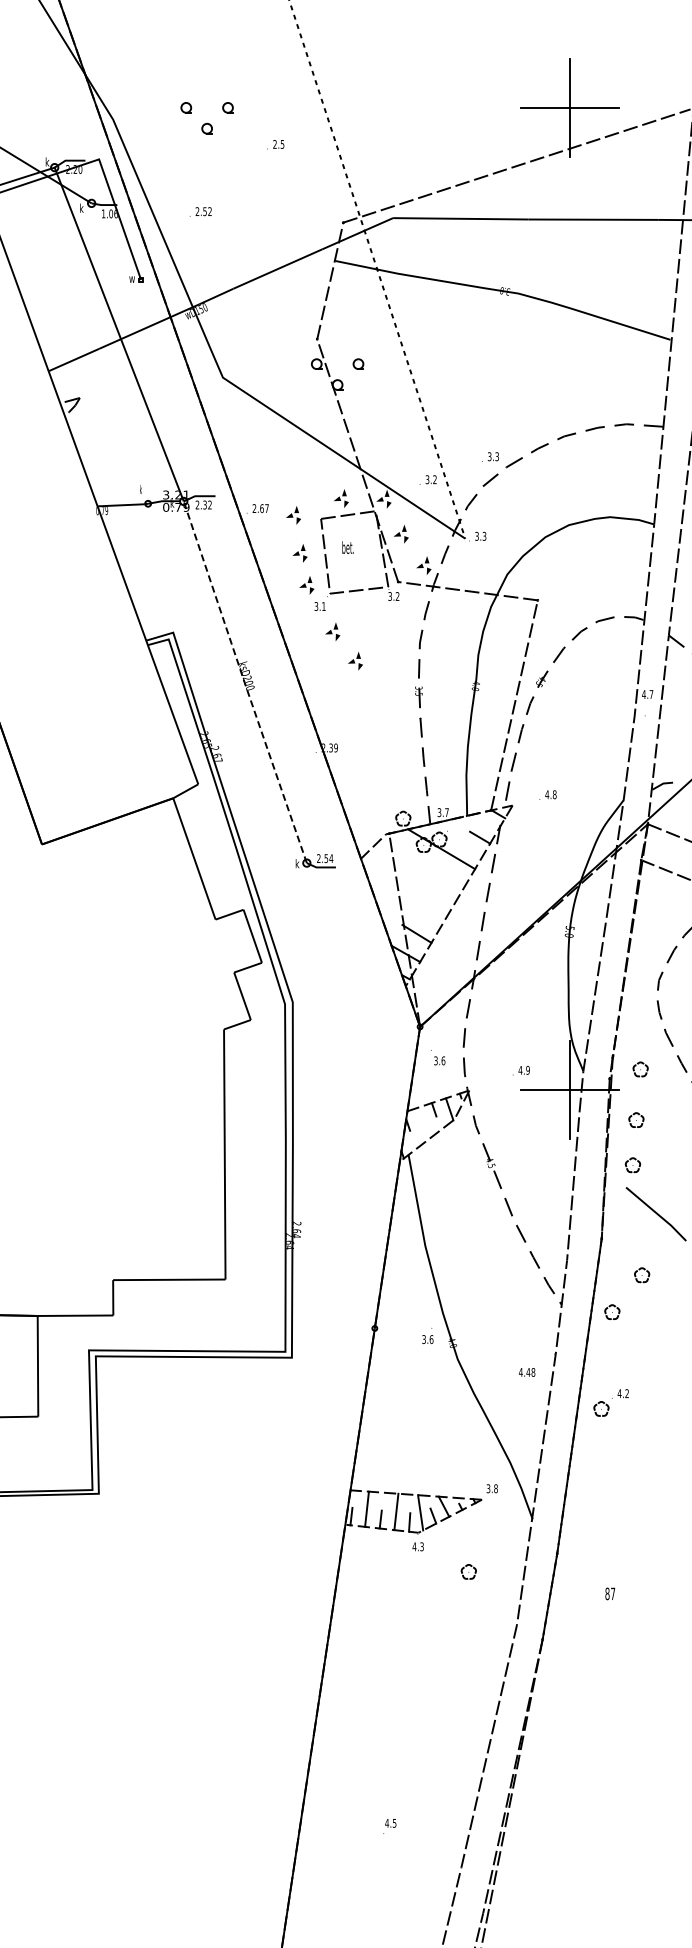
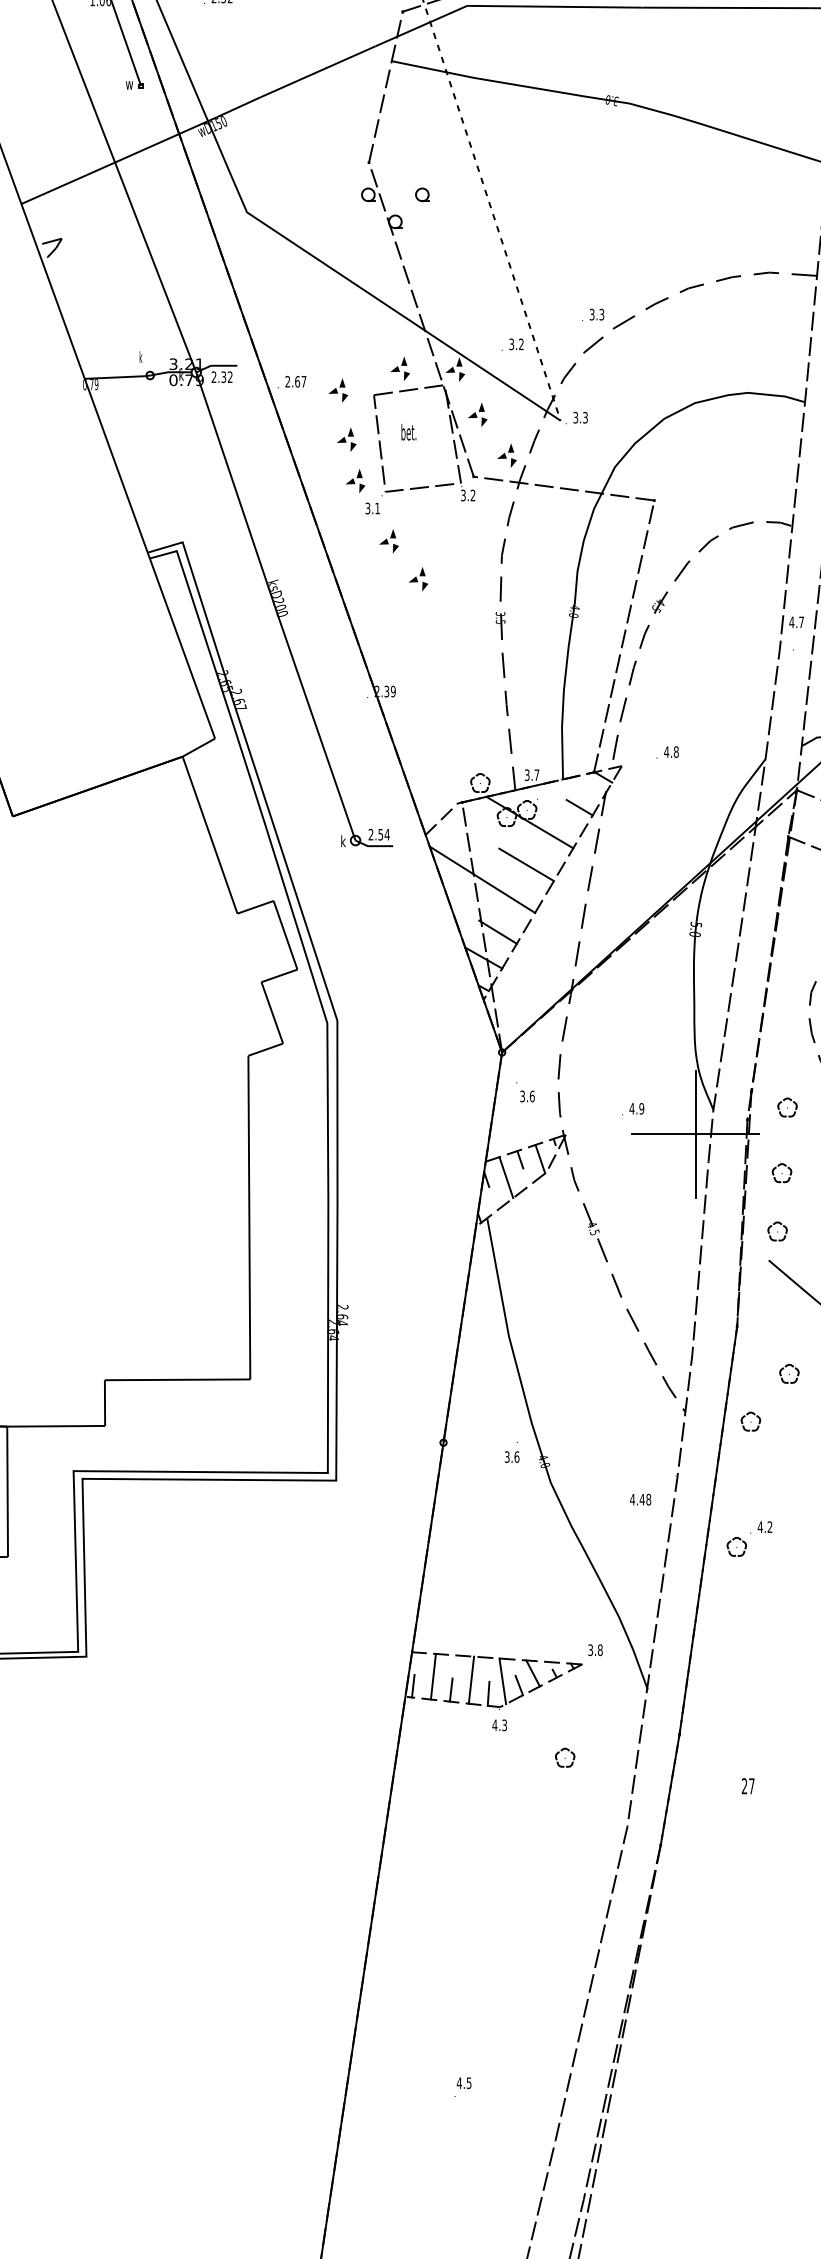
line: (244, 682) -> (274, 606), dashed -> solid
line: (438, 881) -> (525, 864), added
line: (404, 893) -> (481, 879), added
line: (423, 1123) -> (506, 1177), added
text: (607, 1593) -> (744, 1785), 87 -> 27

